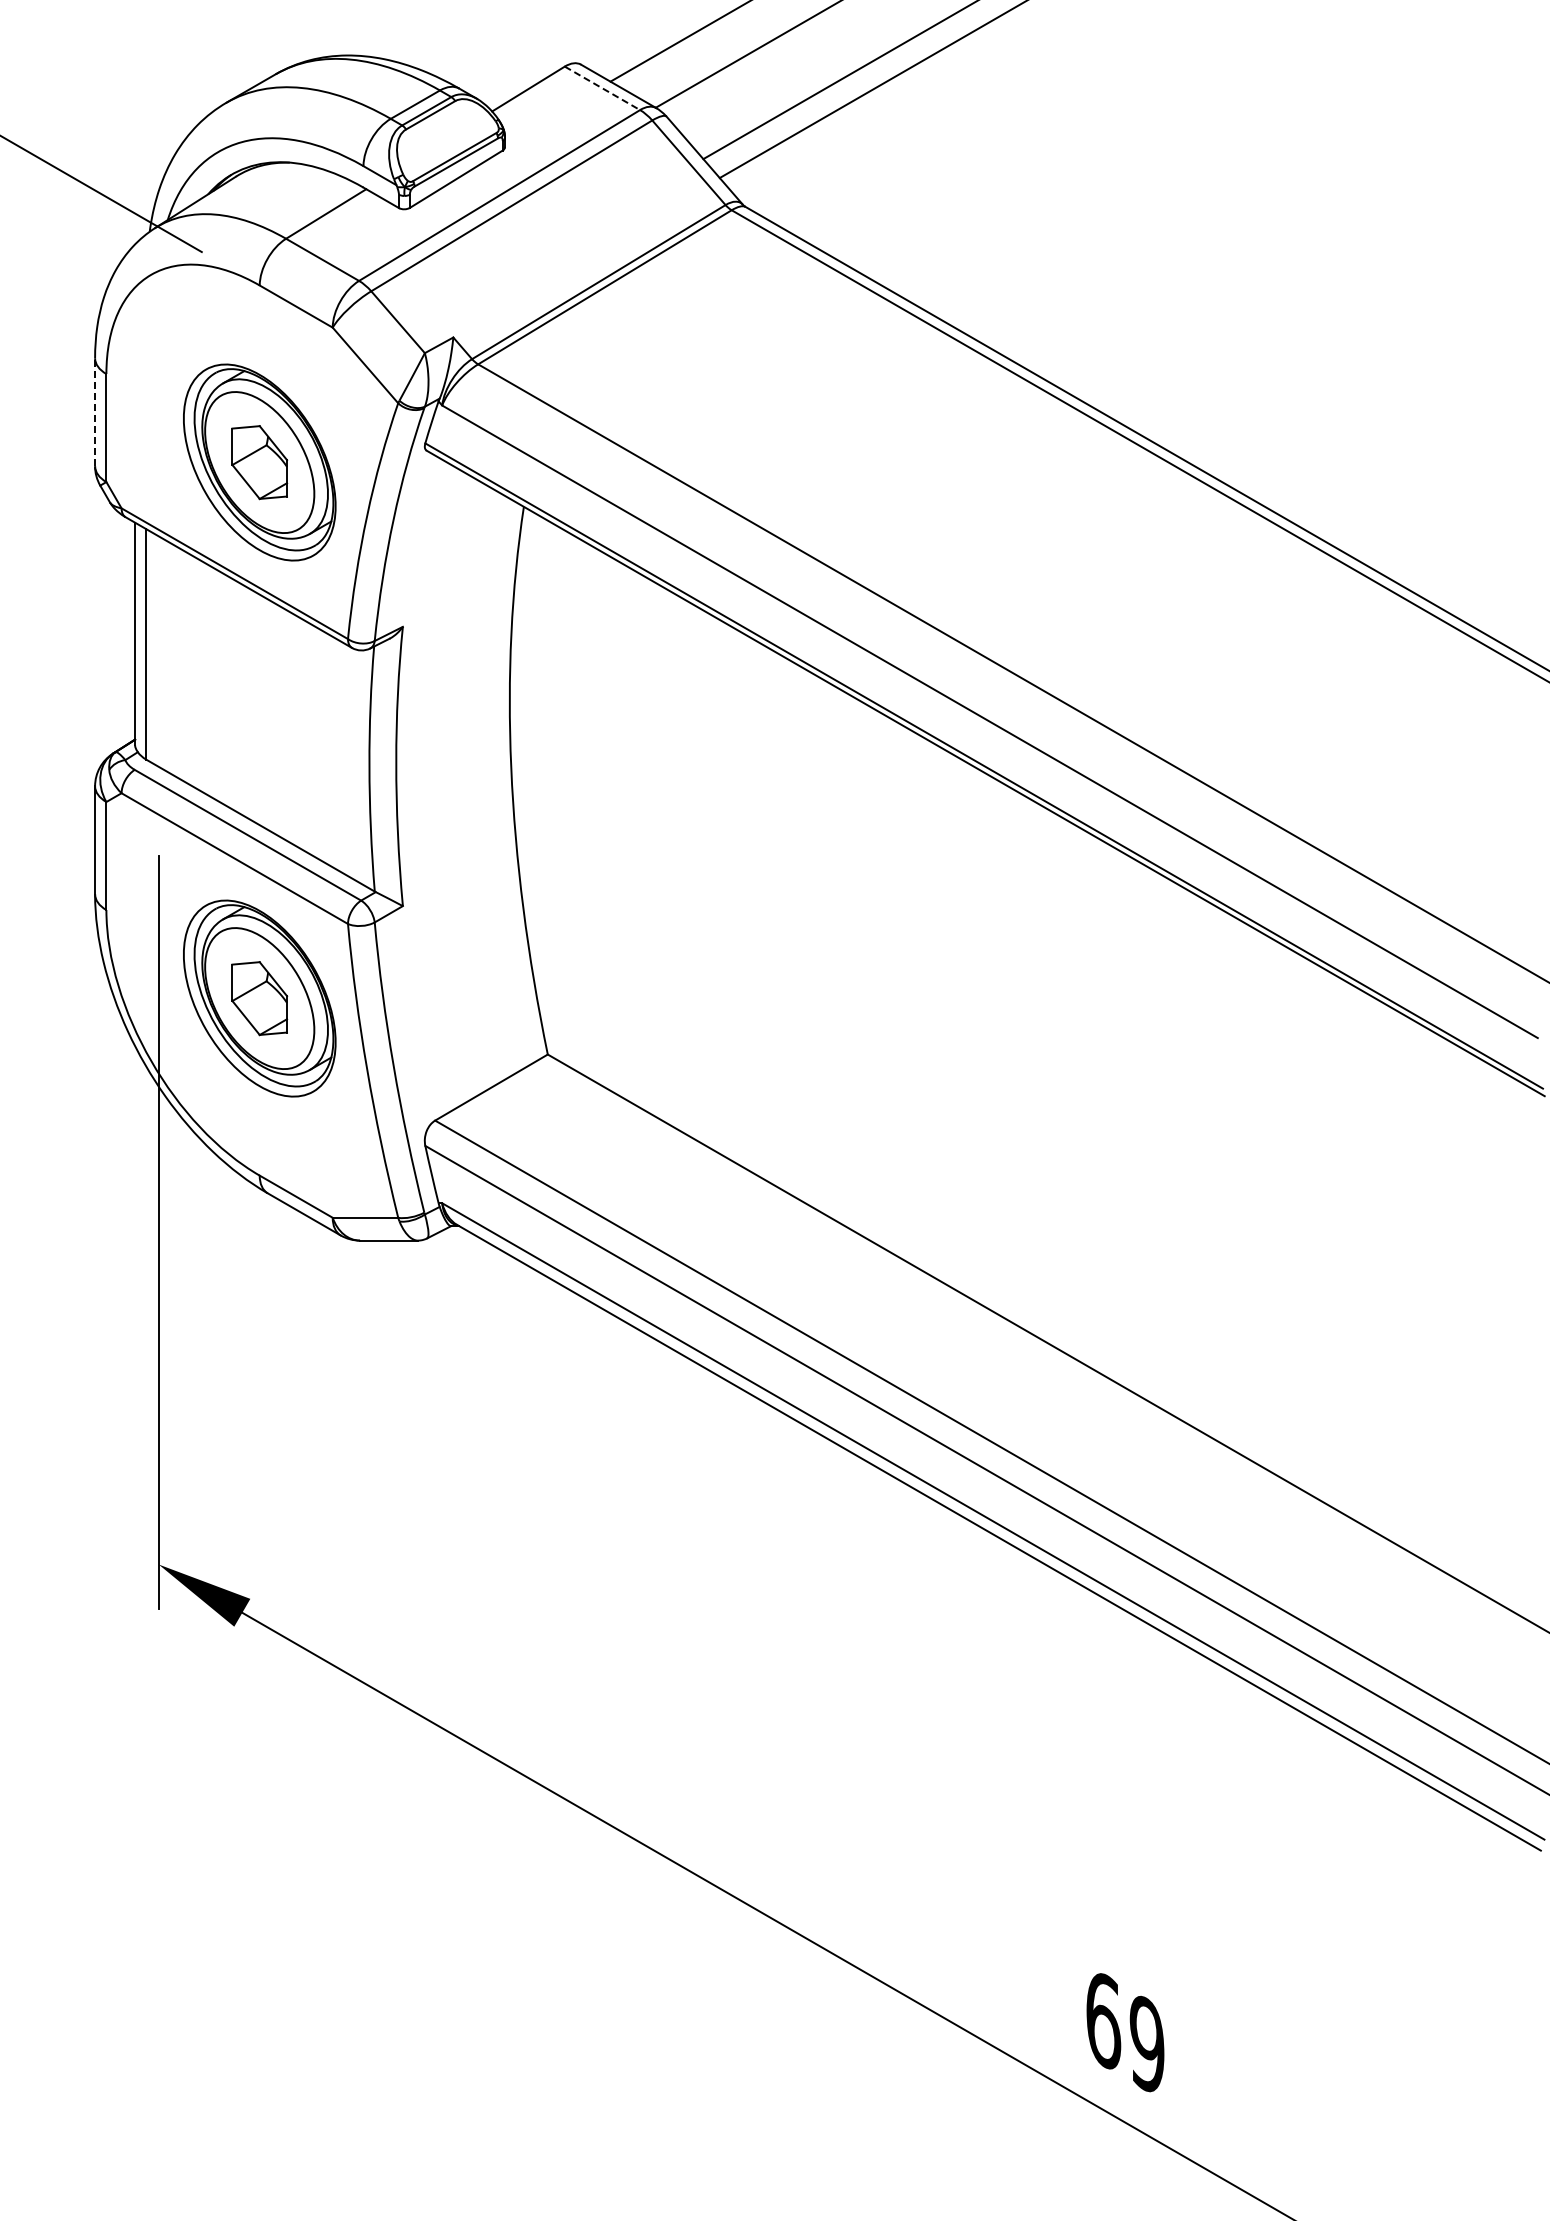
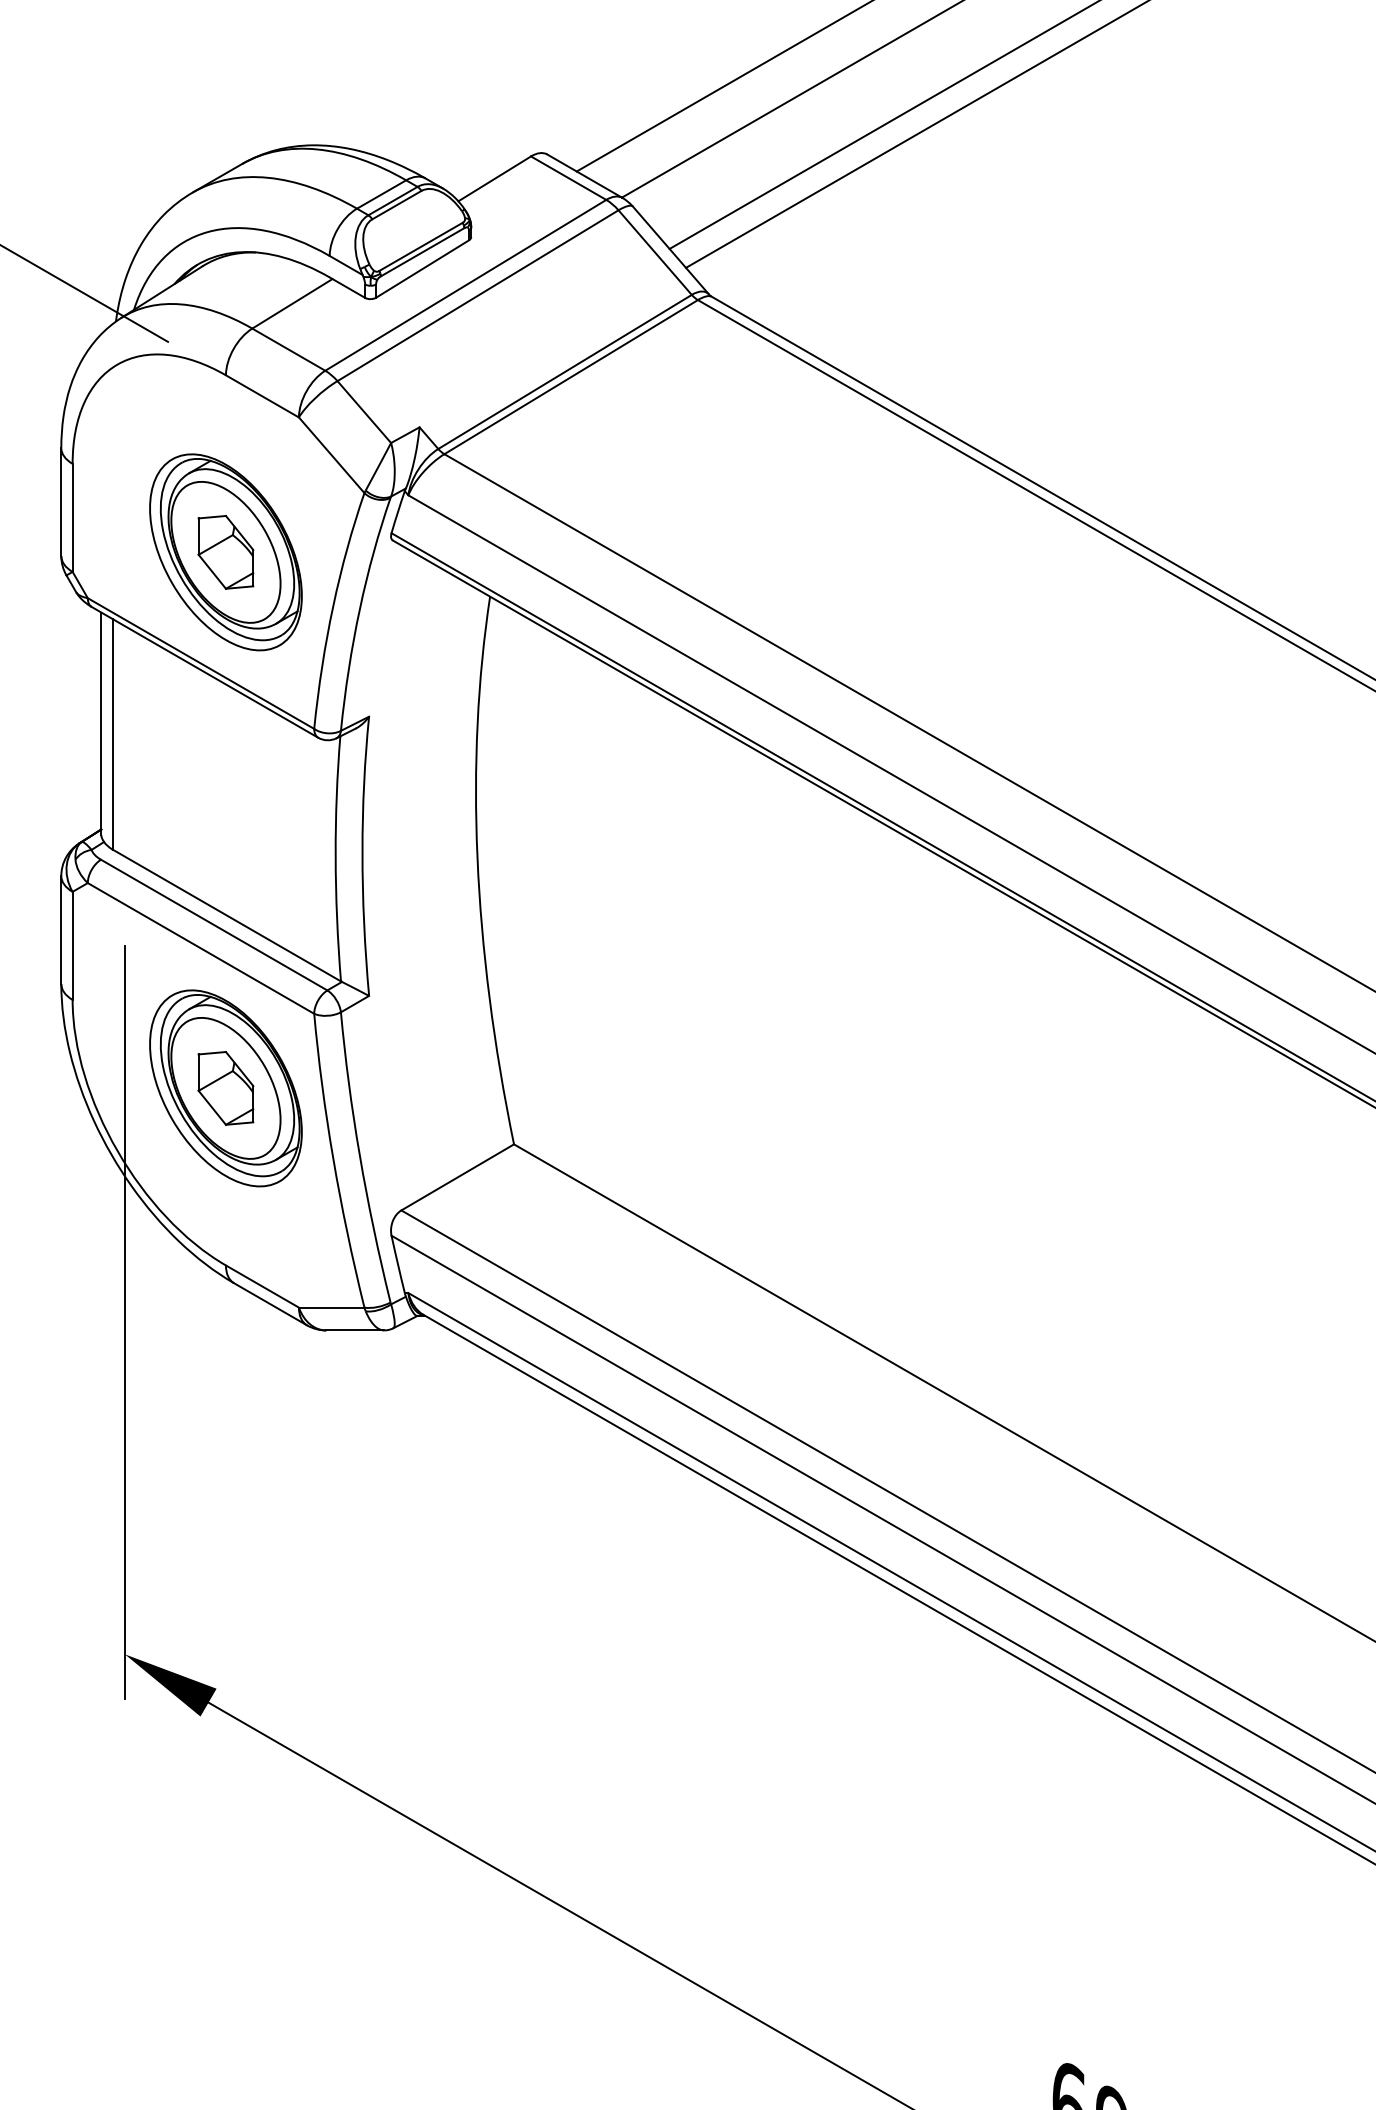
line: (602, 88) -> (568, 178), dashed -> solid
line: (95, 411) -> (61, 501), dashed -> solid

